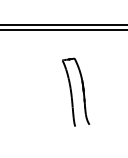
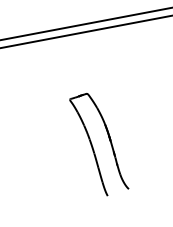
part: (76, 91) -> (99, 142), moved

